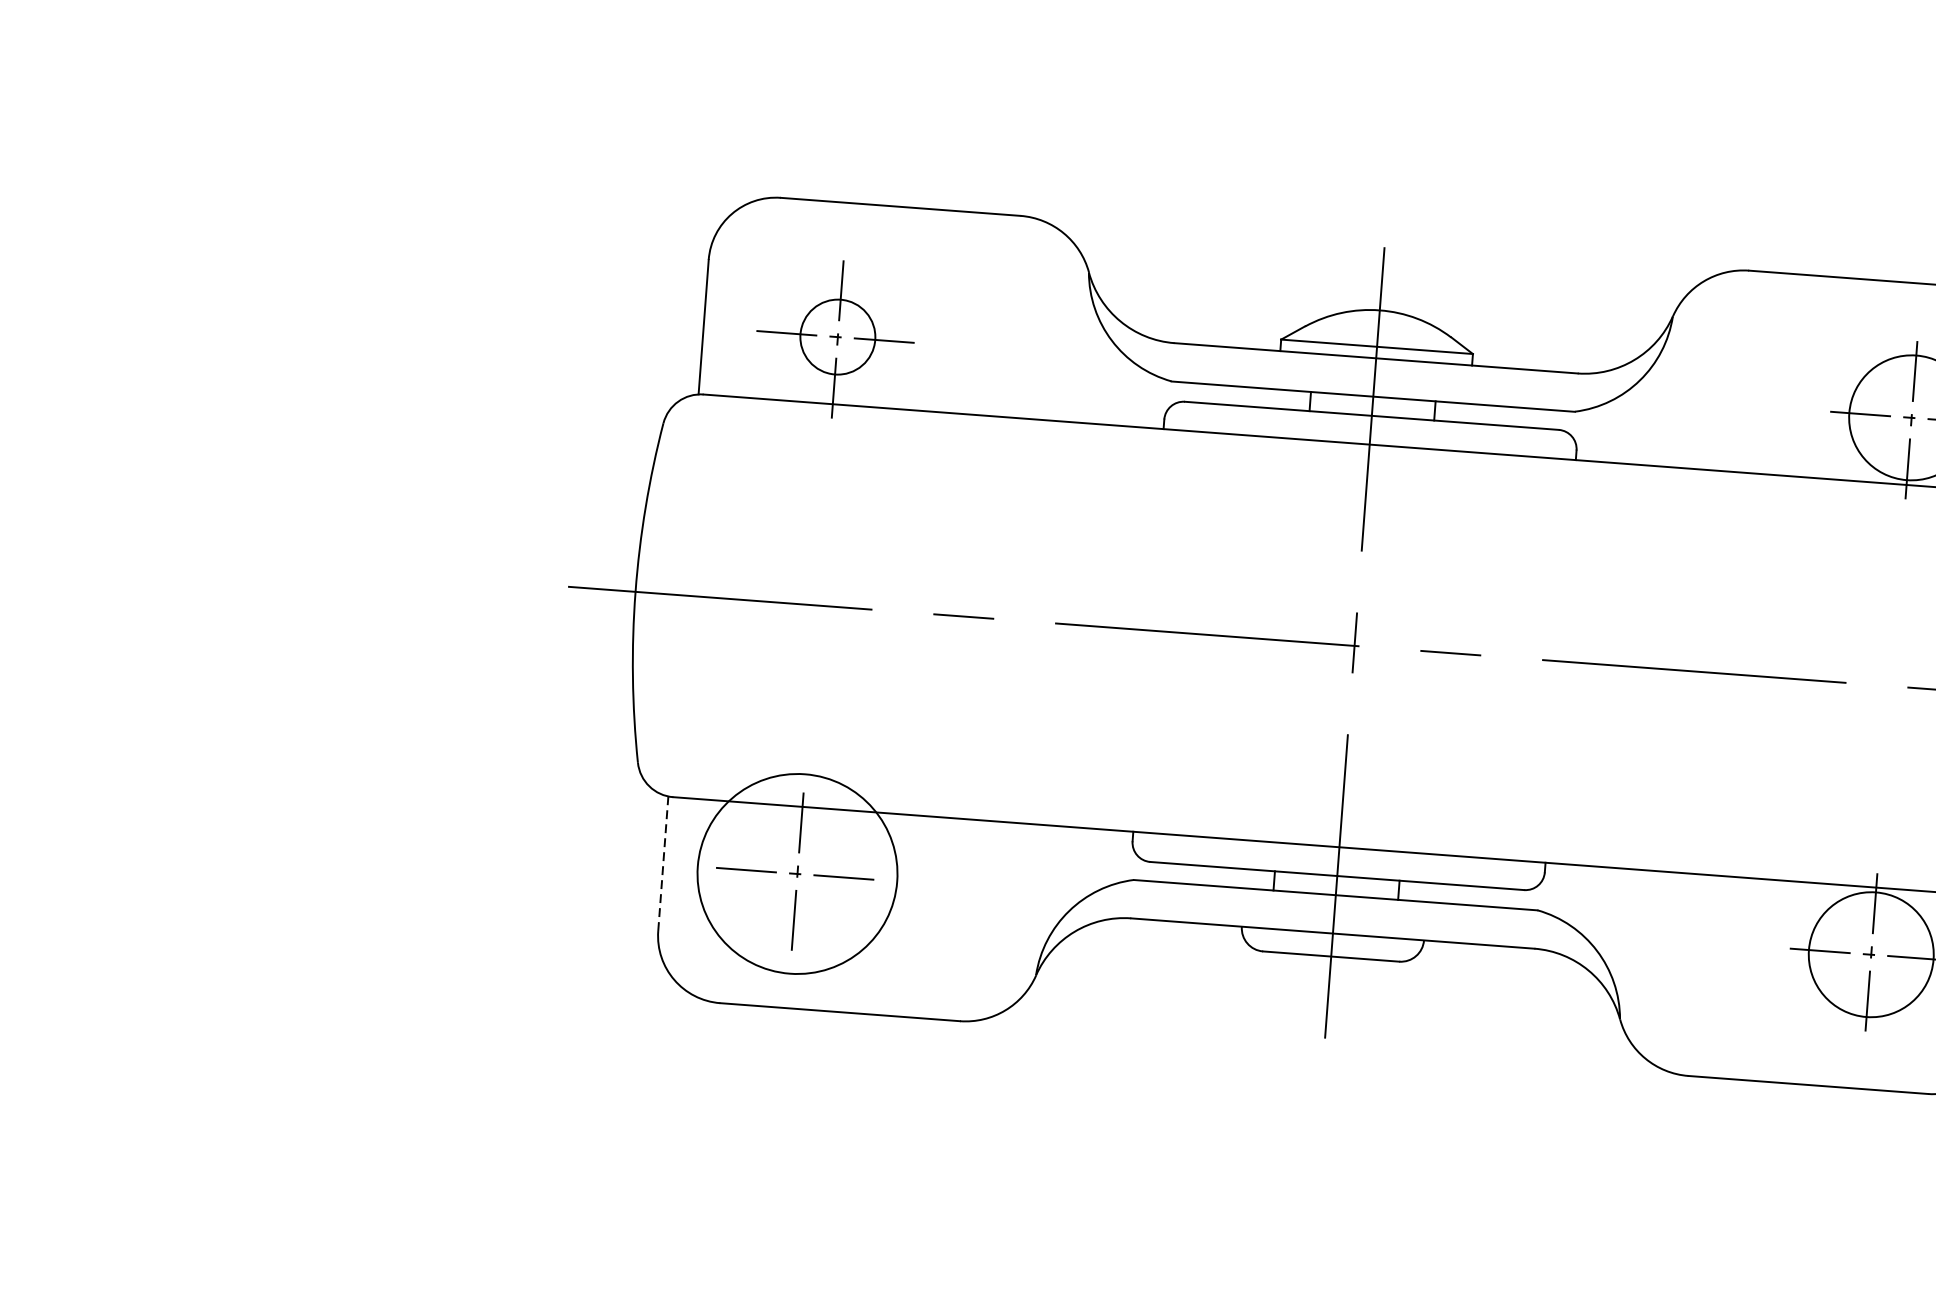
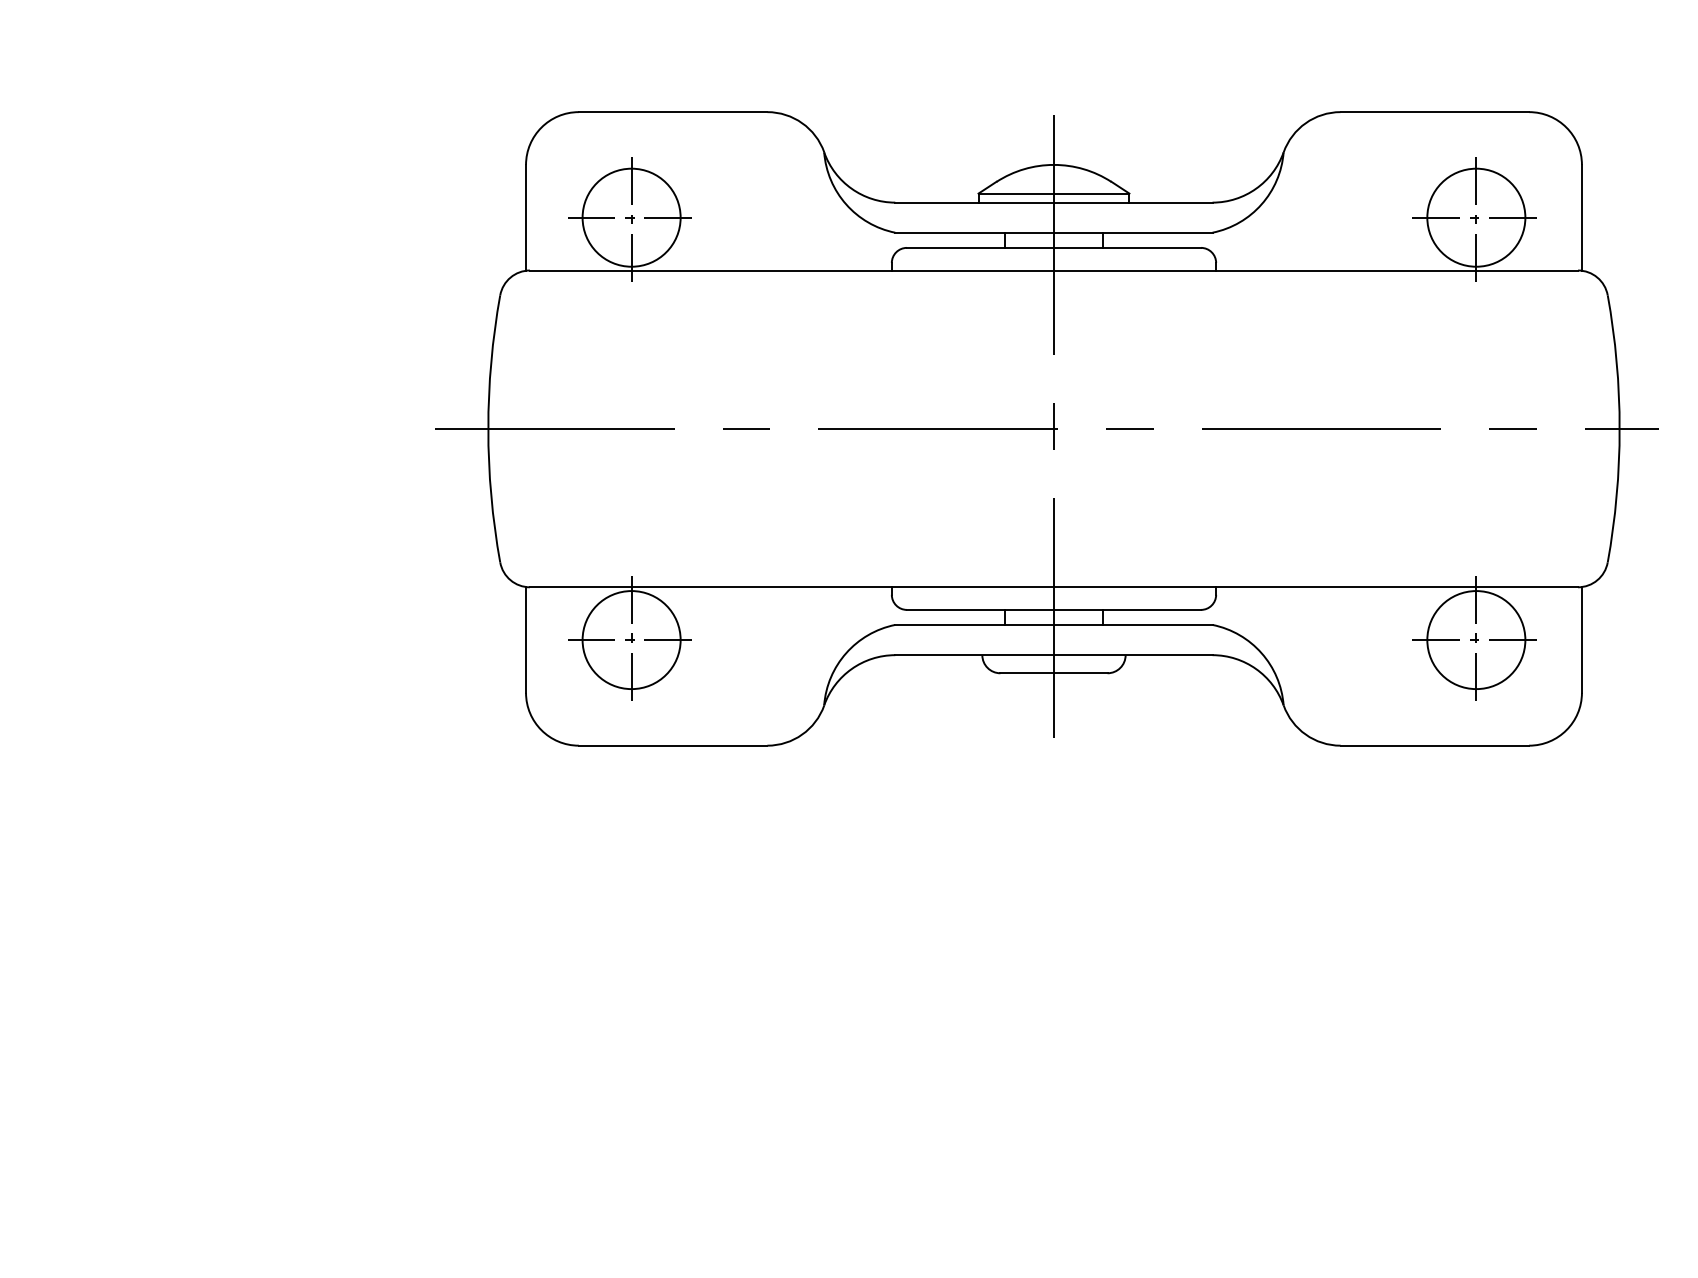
circle: (837, 336) -> (631, 217), size x1.67
line: (663, 863) -> (526, 639), dashed -> solid
circle: (797, 874) -> (631, 640), size x0.62

